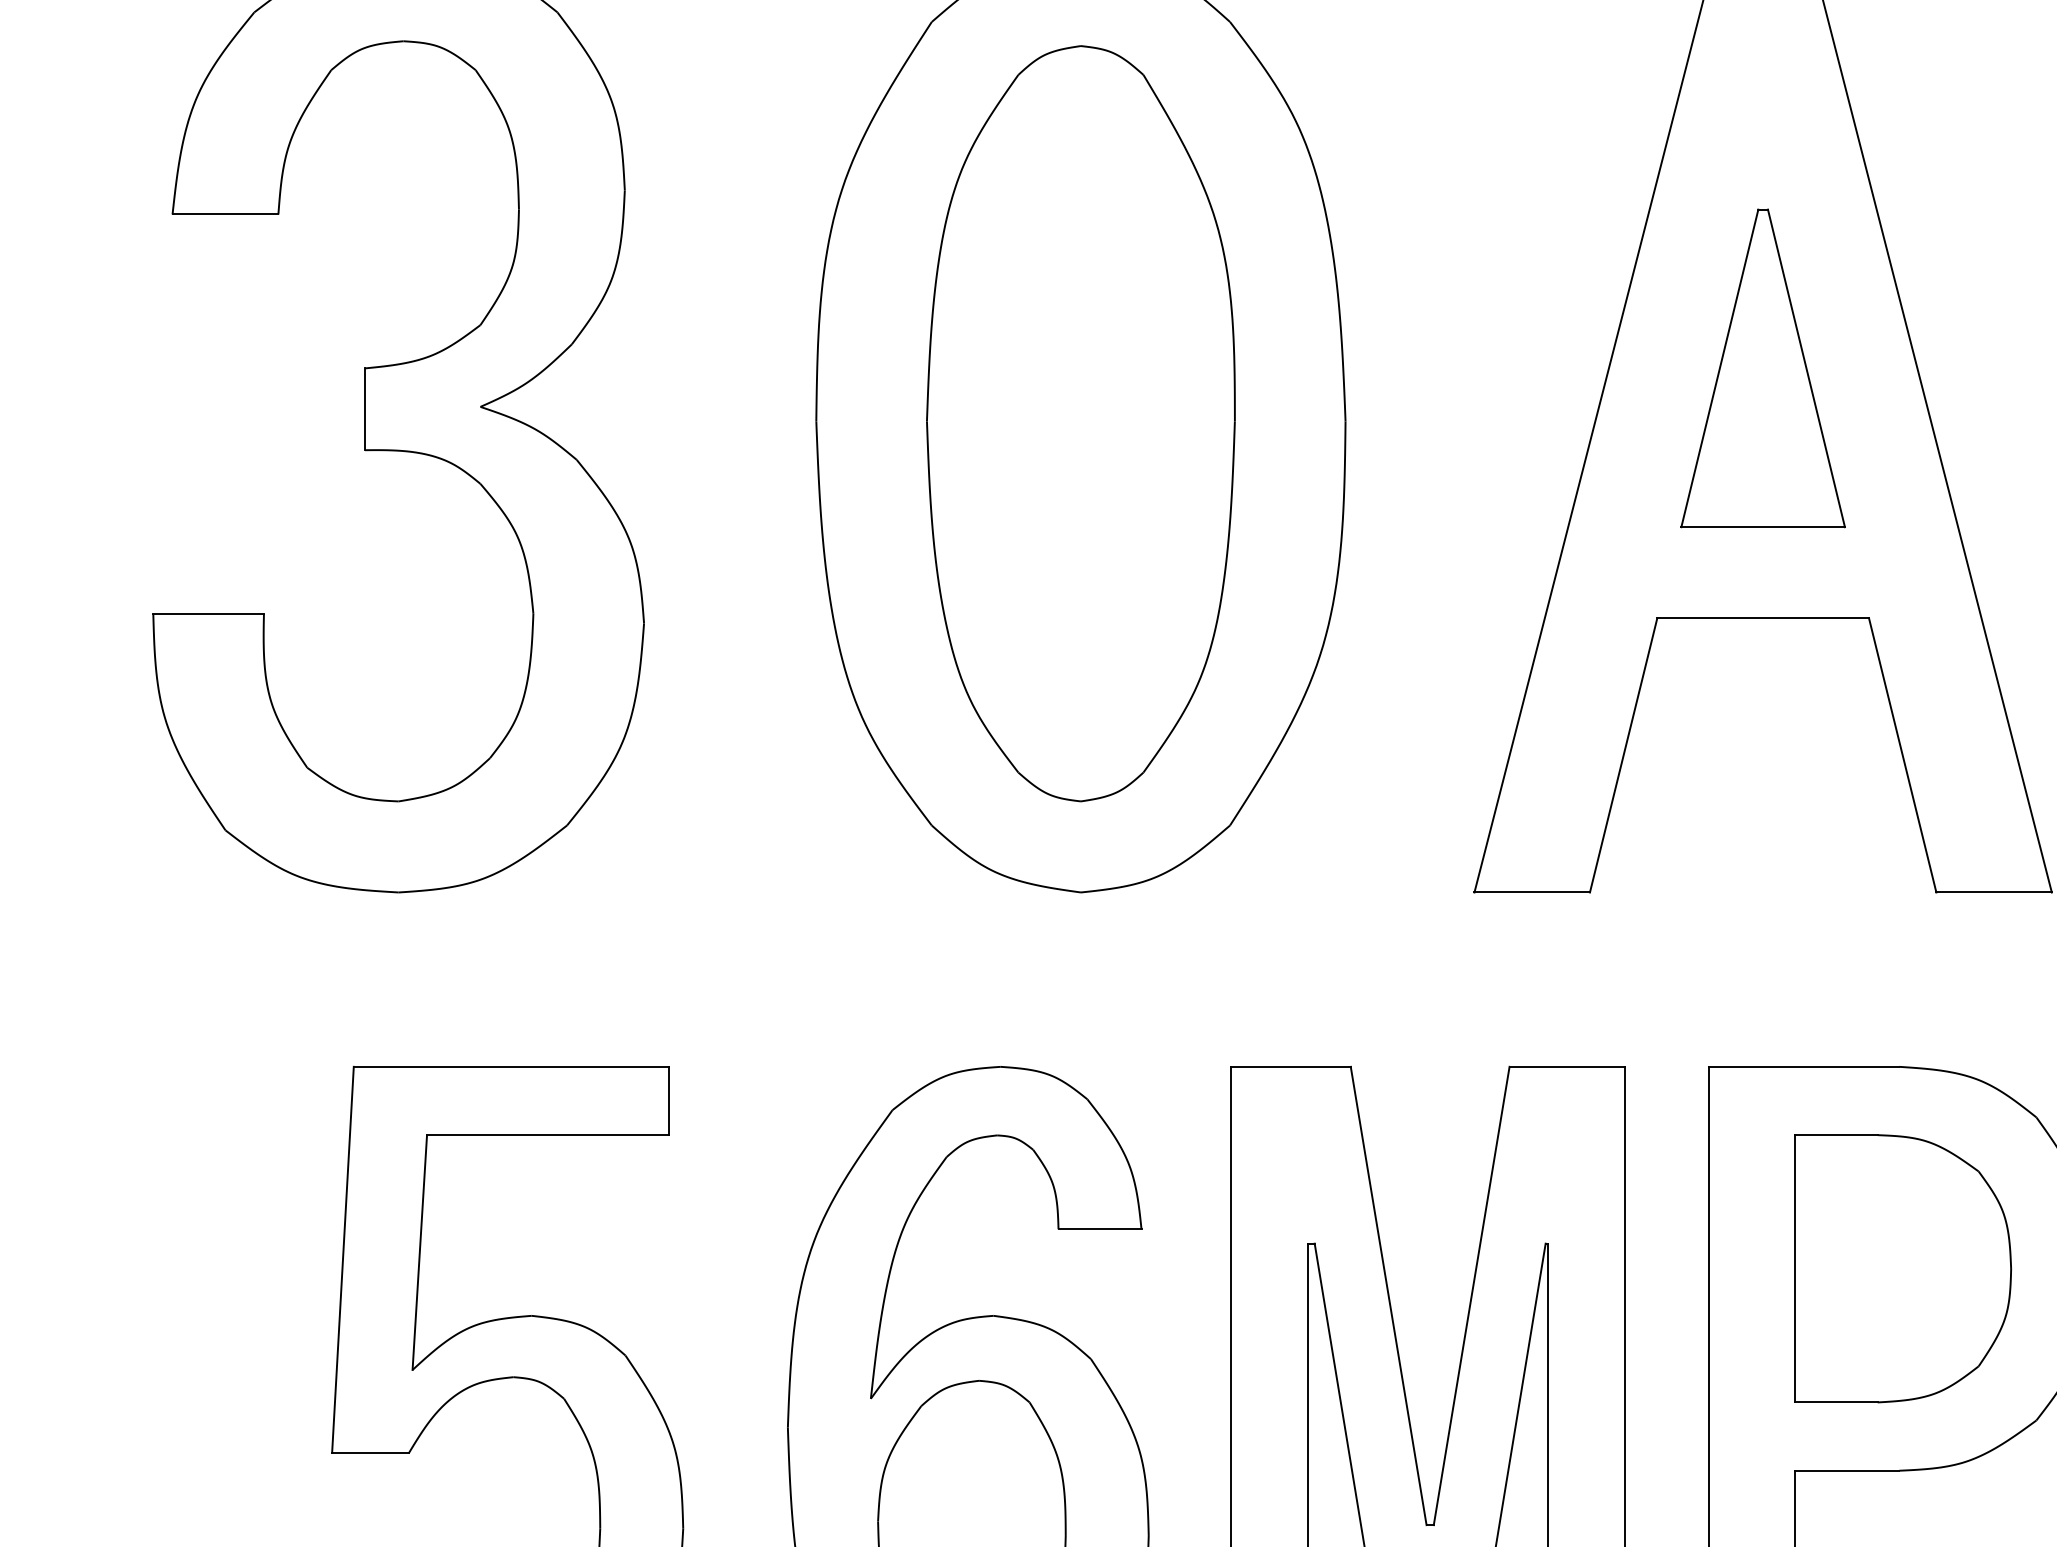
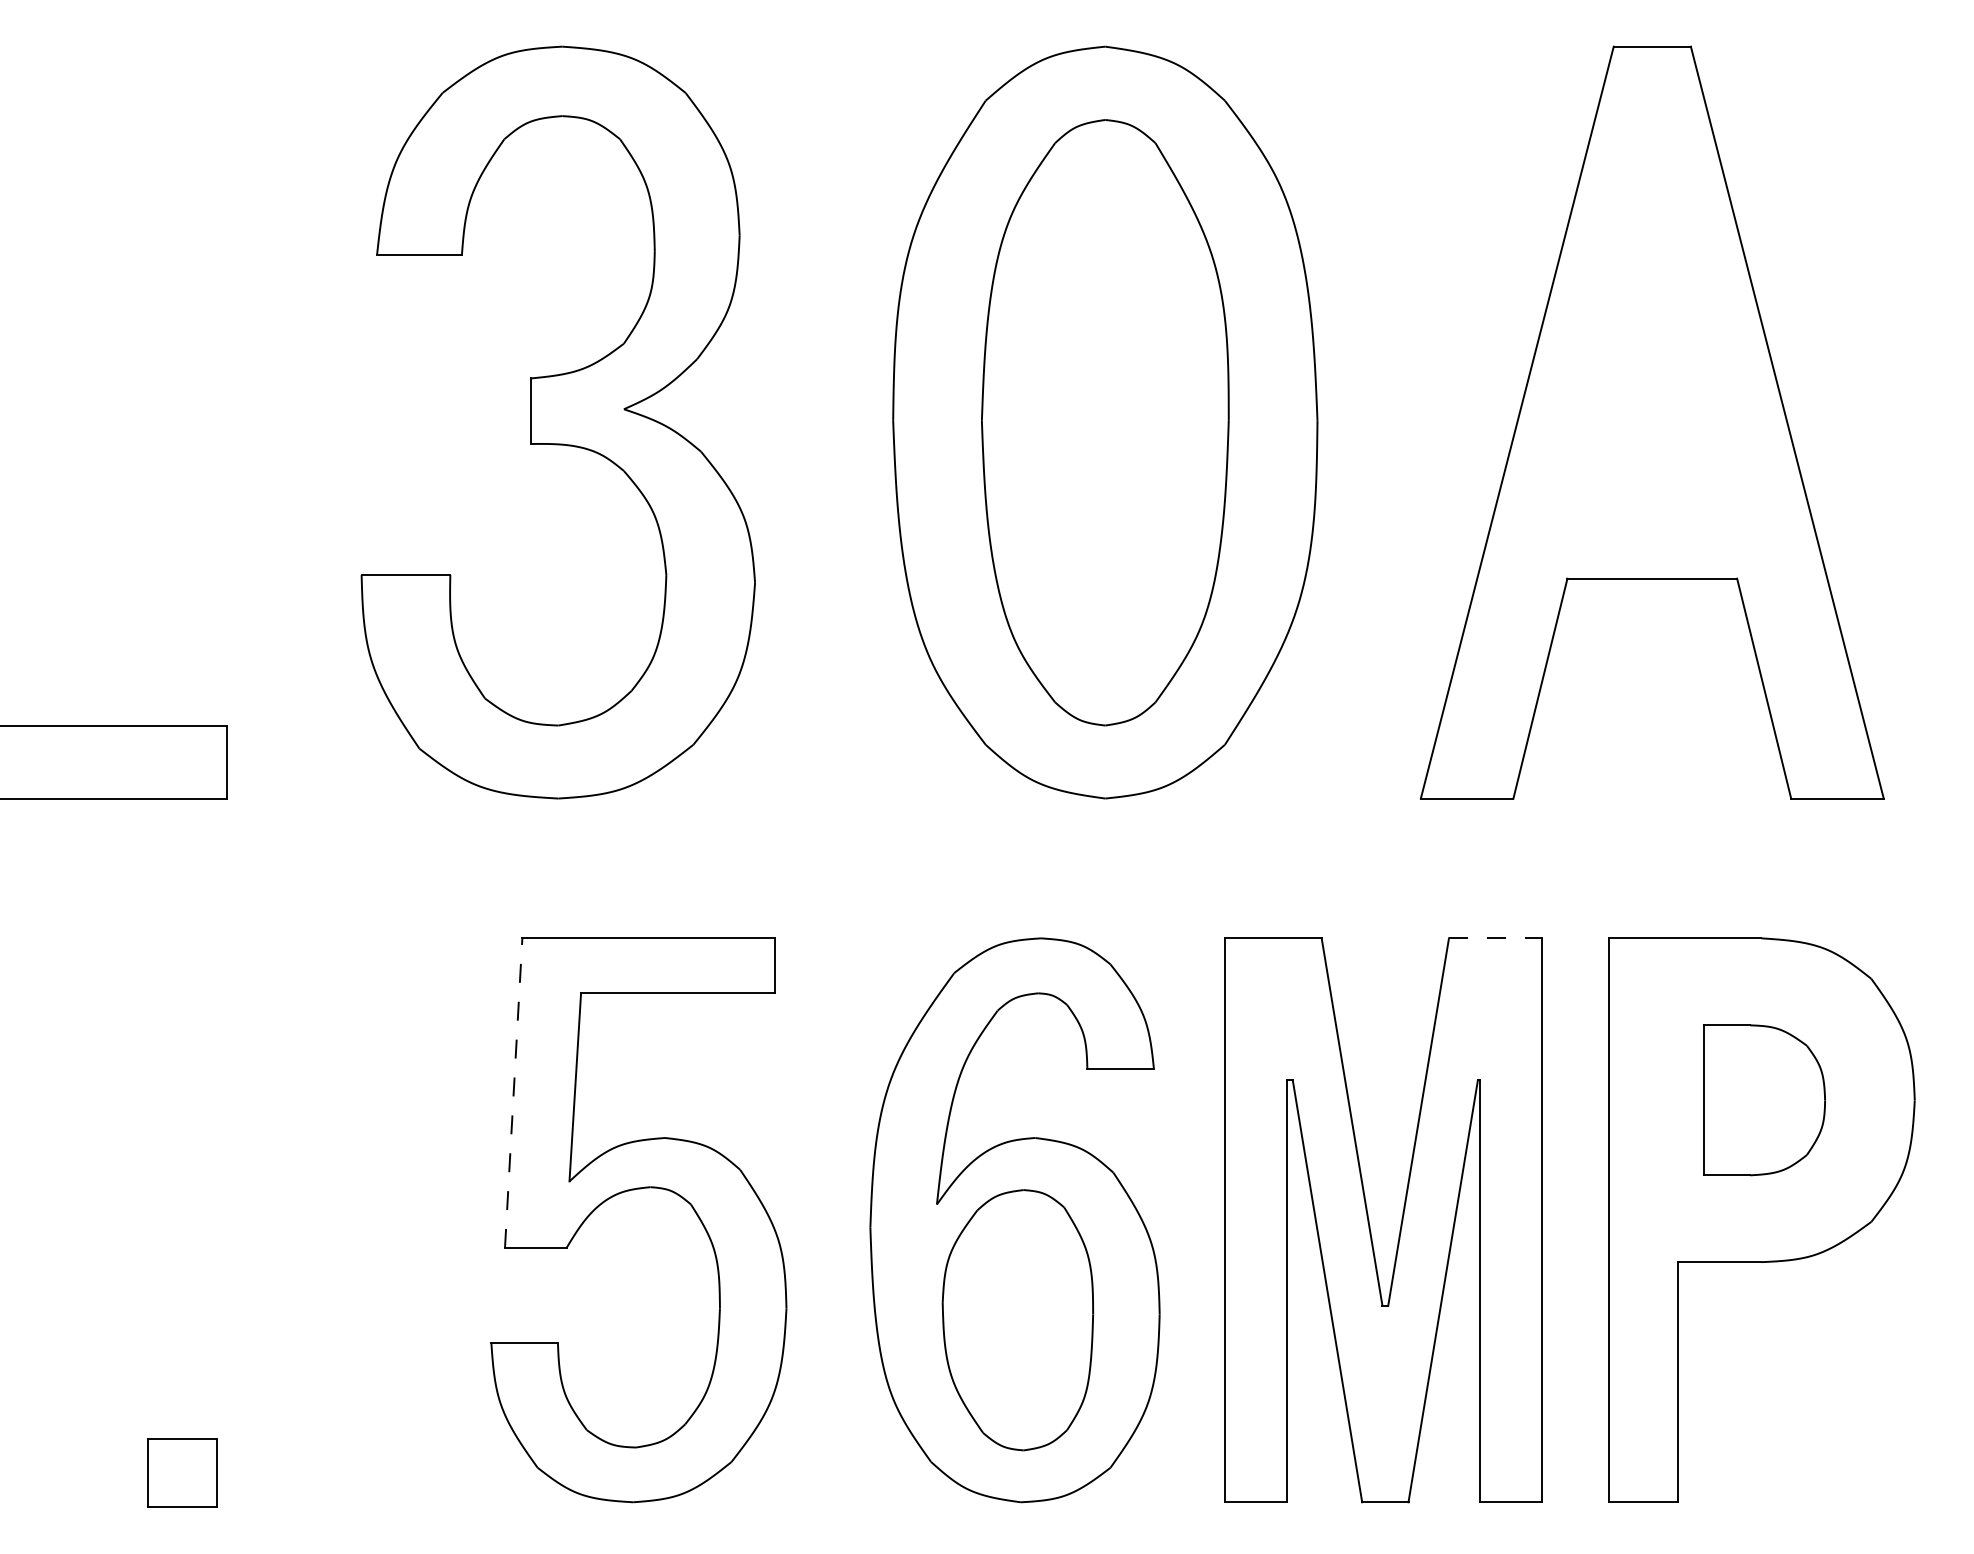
part: (1762, 368) -> (1651, 378), removed
line: (1567, 1067) -> (1495, 938), solid -> dashed
line: (342, 1259) -> (513, 1092), solid -> dashed
part: (1903, 1269) -> (1764, 1100), size x0.7

